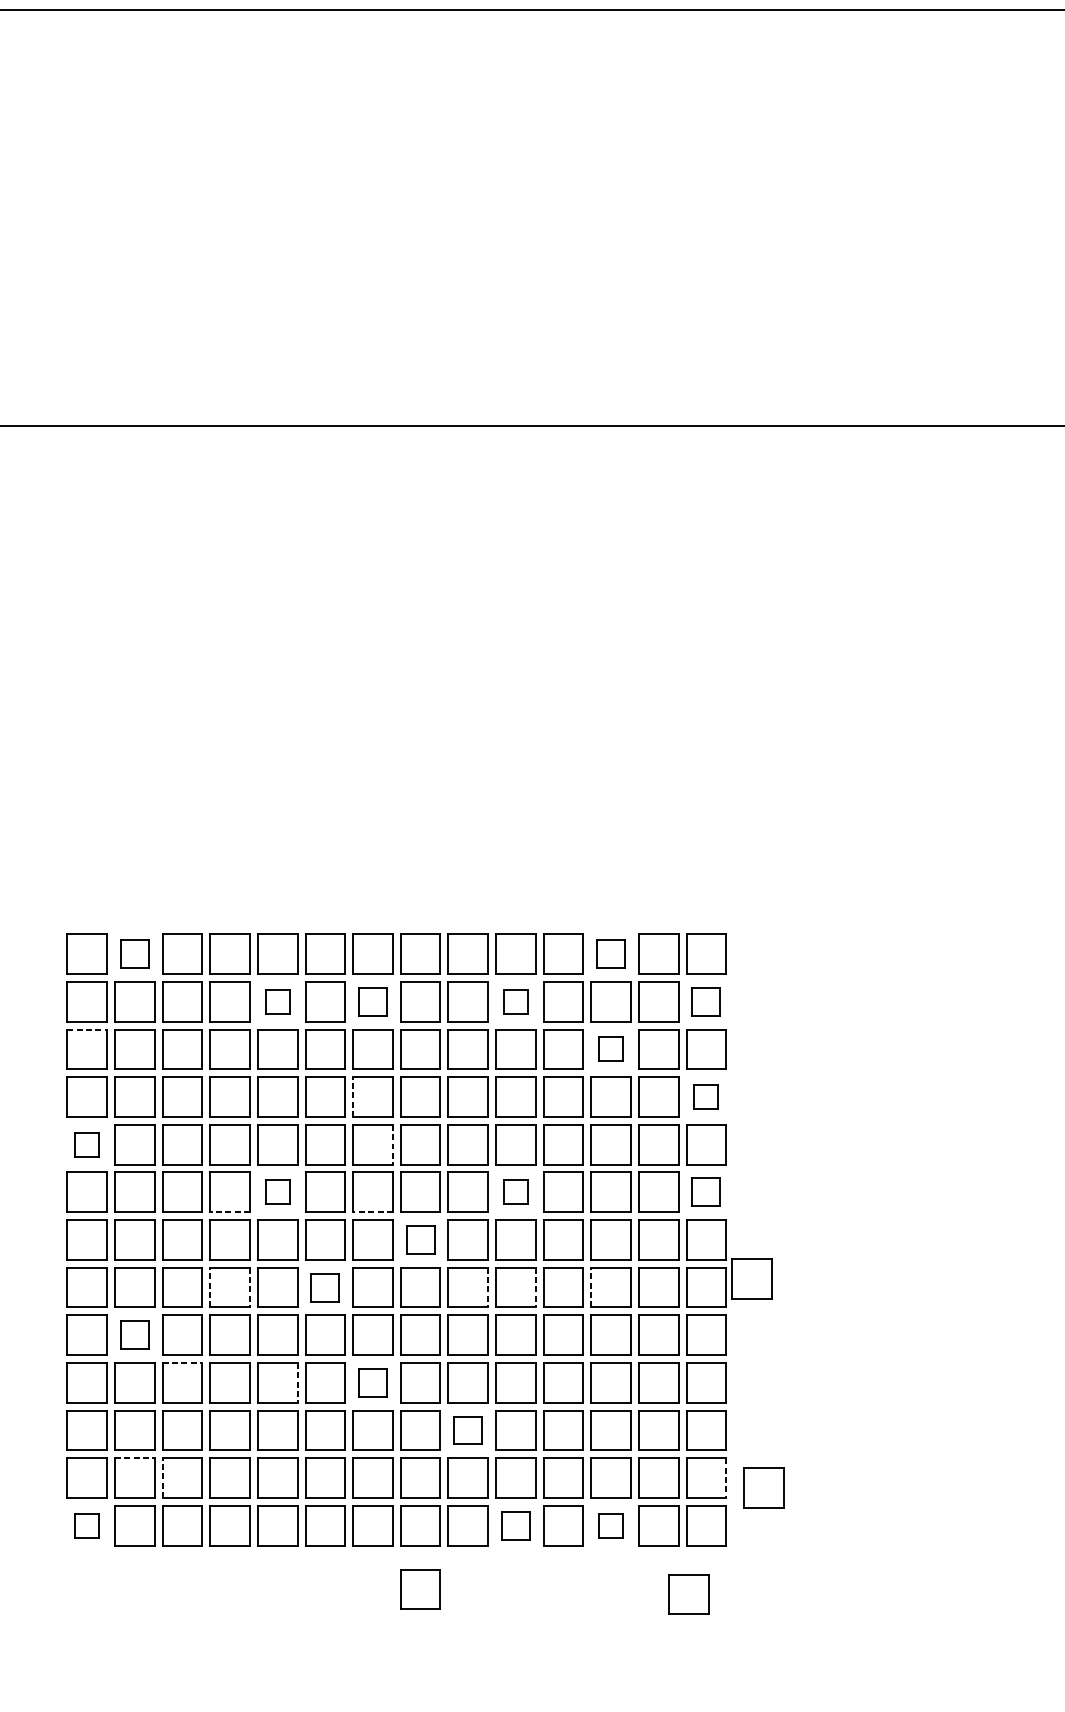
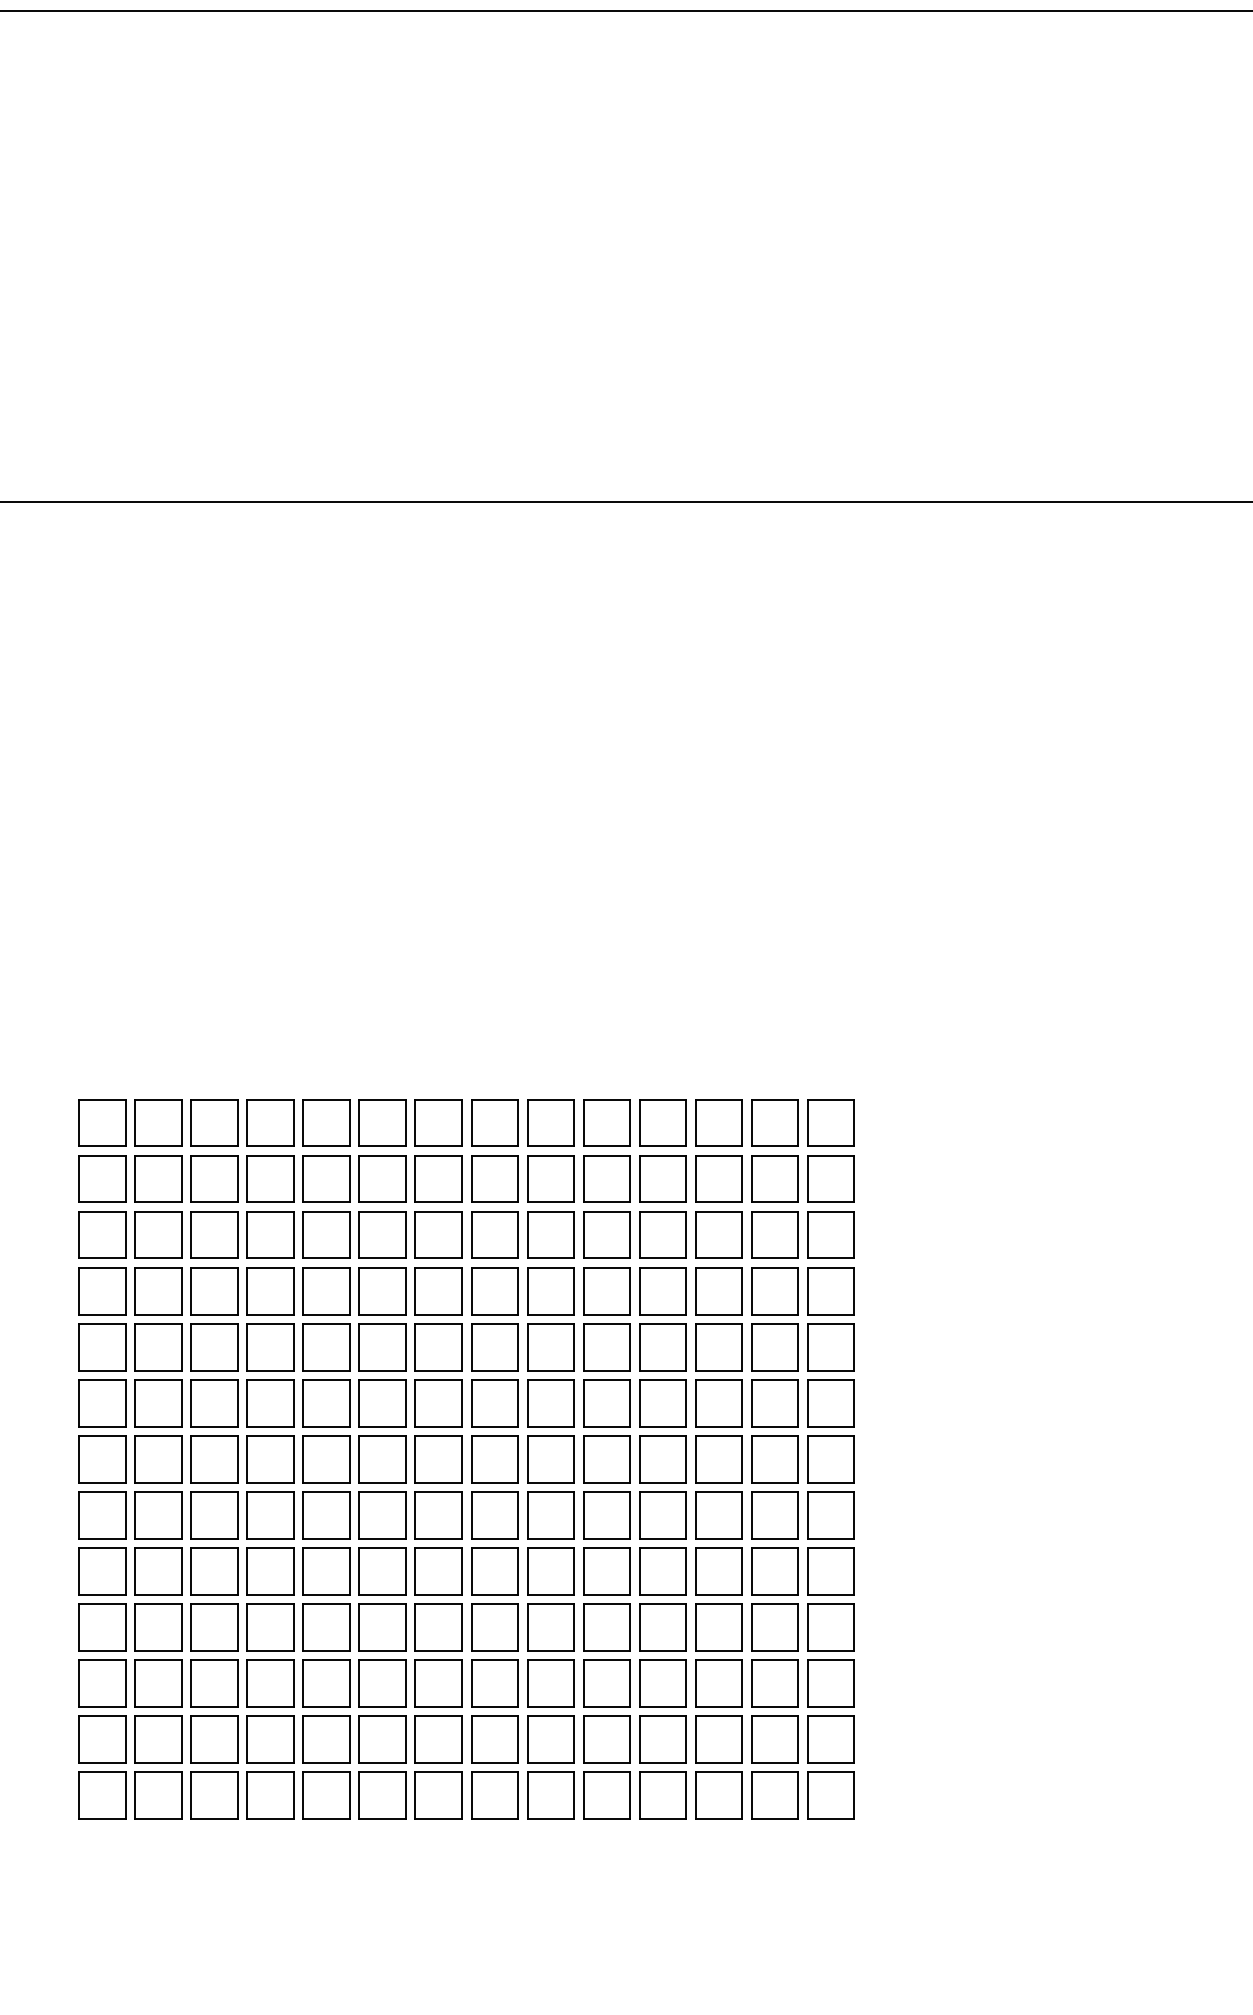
part: (134, 953) -> (158, 1122), size x1.43
part: (610, 953) -> (718, 1122), size x1.43
part: (277, 1001) -> (326, 1178), size x1.67
part: (372, 1001) -> (438, 1178), size x1.43
part: (515, 1001) -> (606, 1178), size x1.67
part: (705, 1001) -> (830, 1178), size x1.43
line: (88, 1029) -> (103, 1211), dashed -> solid
part: (610, 1048) -> (718, 1234), size x1.67
line: (353, 1096) -> (415, 1290), dashed -> solid
part: (705, 1097) -> (830, 1291), size x1.67
part: (87, 1144) -> (102, 1347), size x1.67
line: (393, 1144) -> (462, 1347), dashed -> solid
part: (277, 1192) -> (326, 1403), size x1.67
part: (515, 1192) -> (606, 1403), size x1.67
part: (705, 1192) -> (830, 1403), size x1.43
line: (229, 1212) -> (270, 1426), dashed -> solid
line: (372, 1212) -> (438, 1426), dashed -> solid
part: (420, 1240) -> (494, 1459), size x1.43
part: (751, 1279) -> (884, 1505), removed
line: (210, 1286) -> (247, 1514), dashed -> solid
line: (591, 1286) -> (695, 1514), dashed -> solid
line: (250, 1287) -> (294, 1515), dashed -> solid
part: (325, 1287) -> (382, 1515), size x1.43
line: (488, 1287) -> (574, 1515), dashed -> solid
line: (535, 1287) -> (630, 1515), dashed -> solid
part: (134, 1335) -> (158, 1571), size x1.43
line: (183, 1363) -> (215, 1604), dashed -> solid
line: (297, 1382) -> (350, 1627), dashed -> solid
part: (372, 1382) -> (438, 1627), size x1.43
part: (467, 1430) -> (550, 1683), size x1.43
line: (135, 1458) -> (159, 1716), dashed -> solid
line: (162, 1478) -> (191, 1739), dashed -> solid
line: (726, 1478) -> (854, 1740), dashed -> solid
part: (763, 1488) -> (898, 1751), removed
part: (87, 1525) -> (102, 1795), size x1.67
part: (515, 1525) -> (606, 1795), size x1.43
part: (610, 1525) -> (718, 1795), size x1.67
part: (420, 1589) -> (494, 1870), removed
part: (688, 1594) -> (810, 1876), removed

